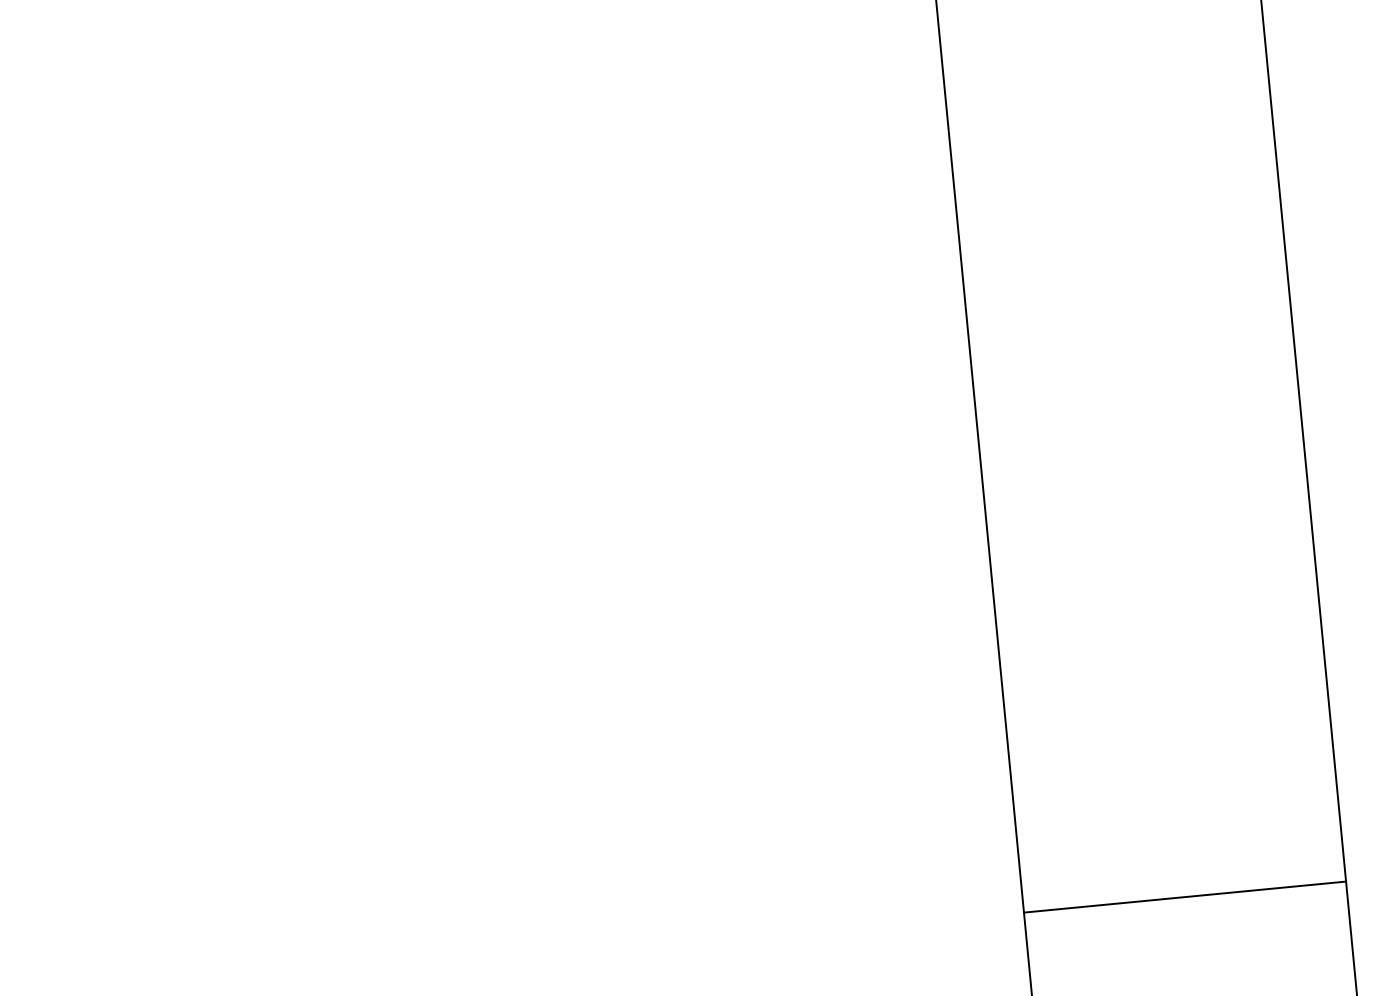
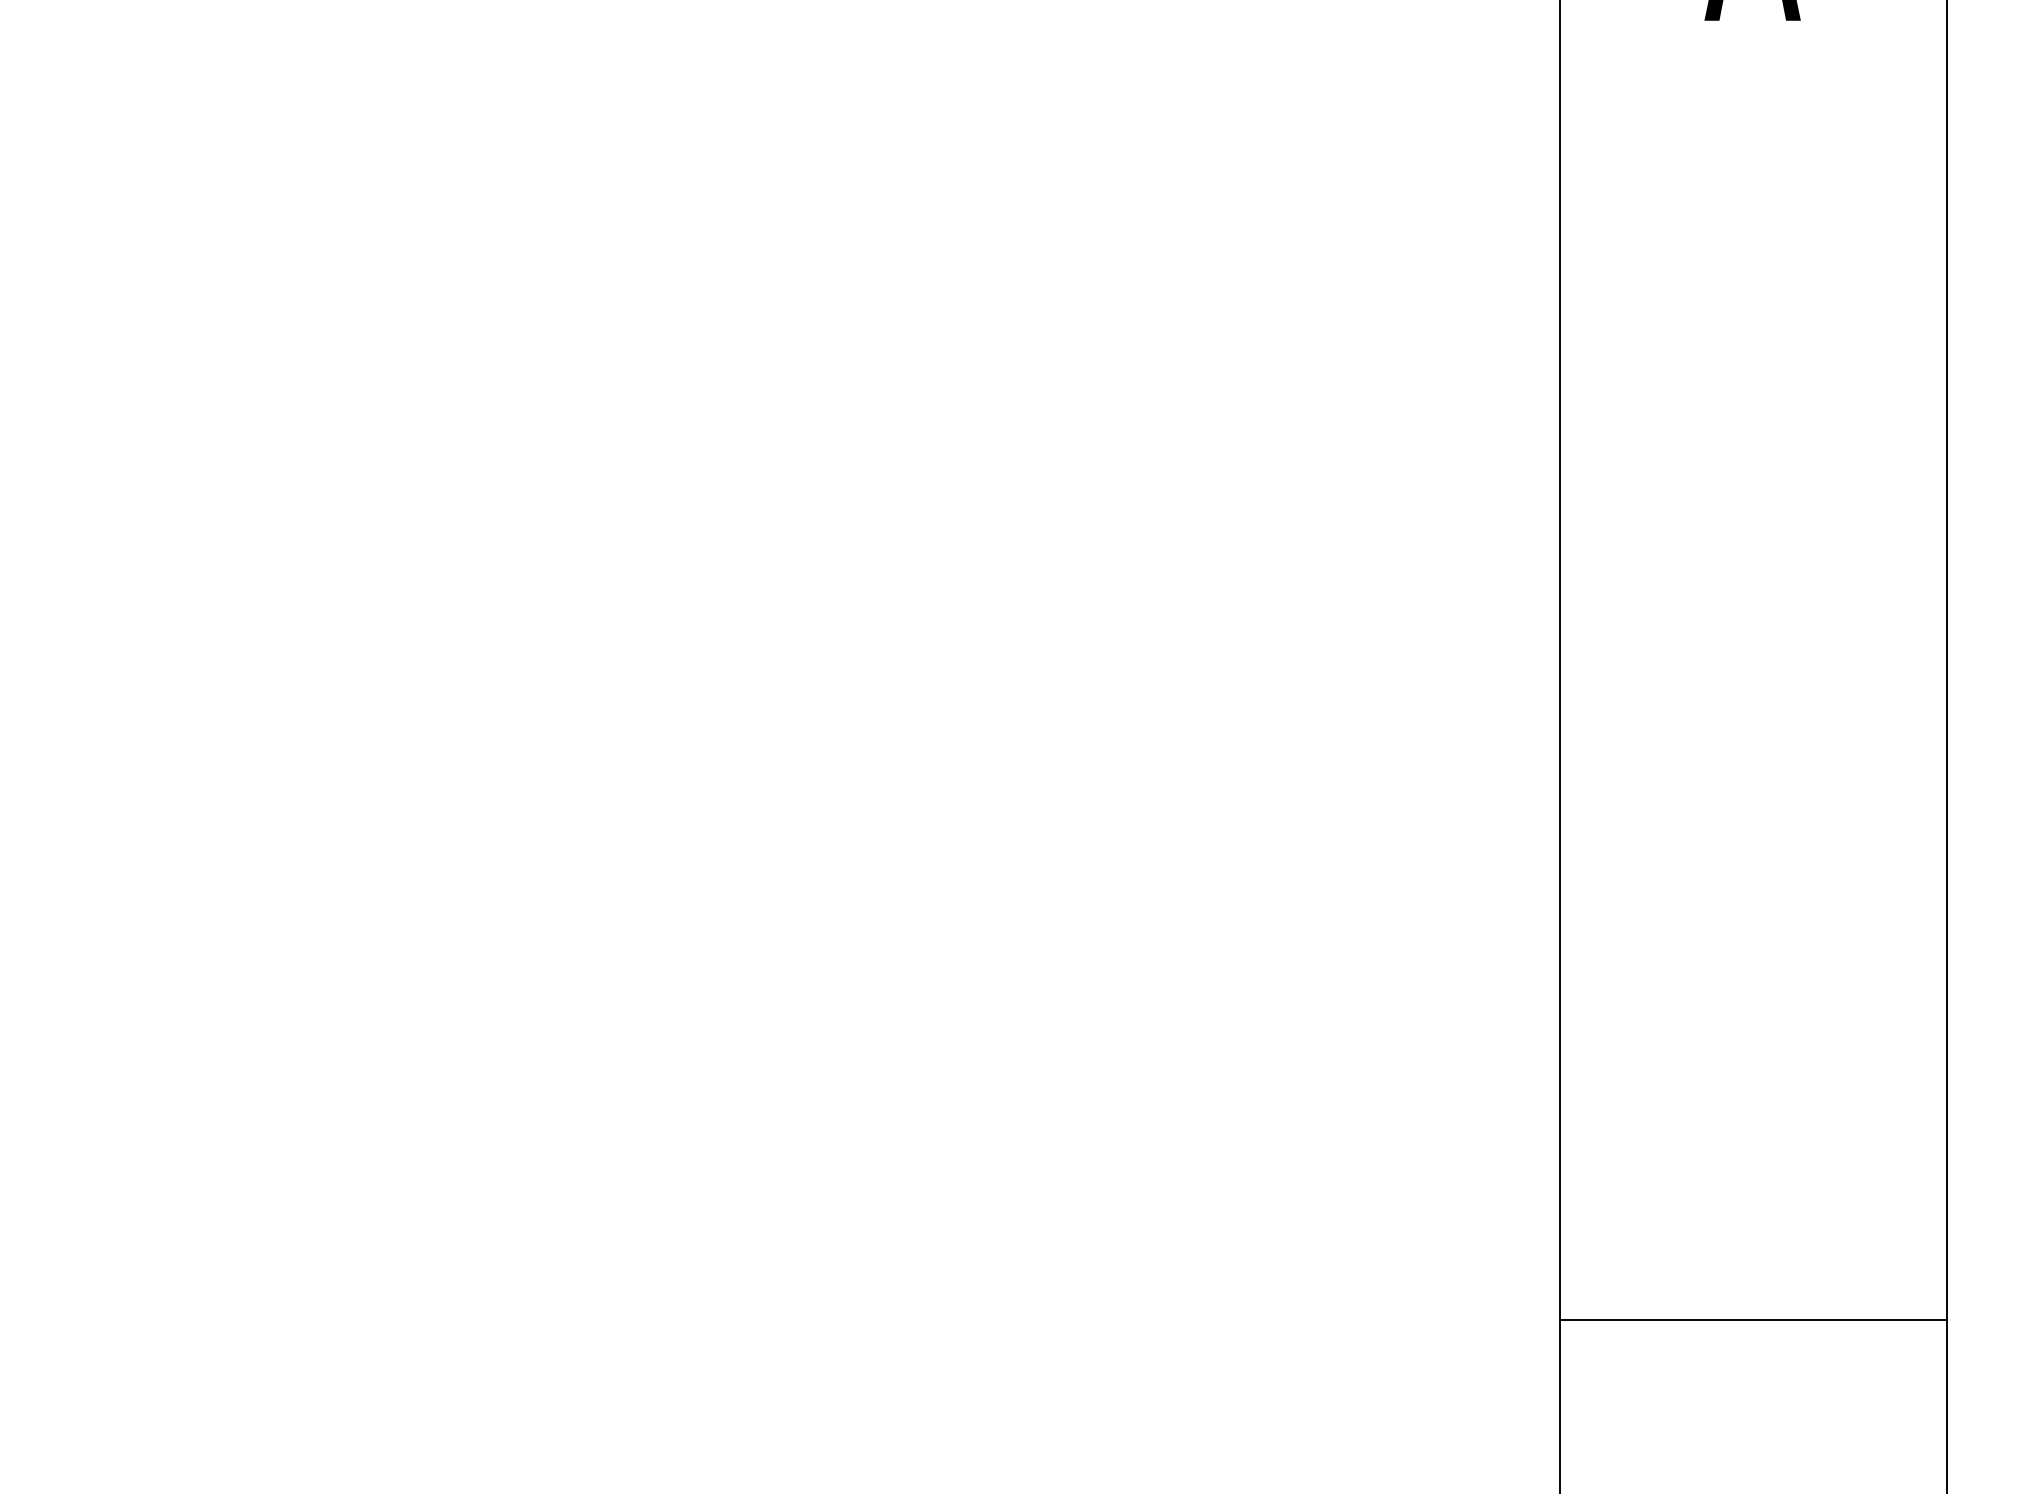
line: (1184, 897) -> (1753, 1320), moved

